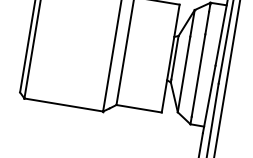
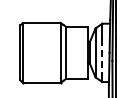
line: (198, 75) -> (102, 58), solid -> dashed

